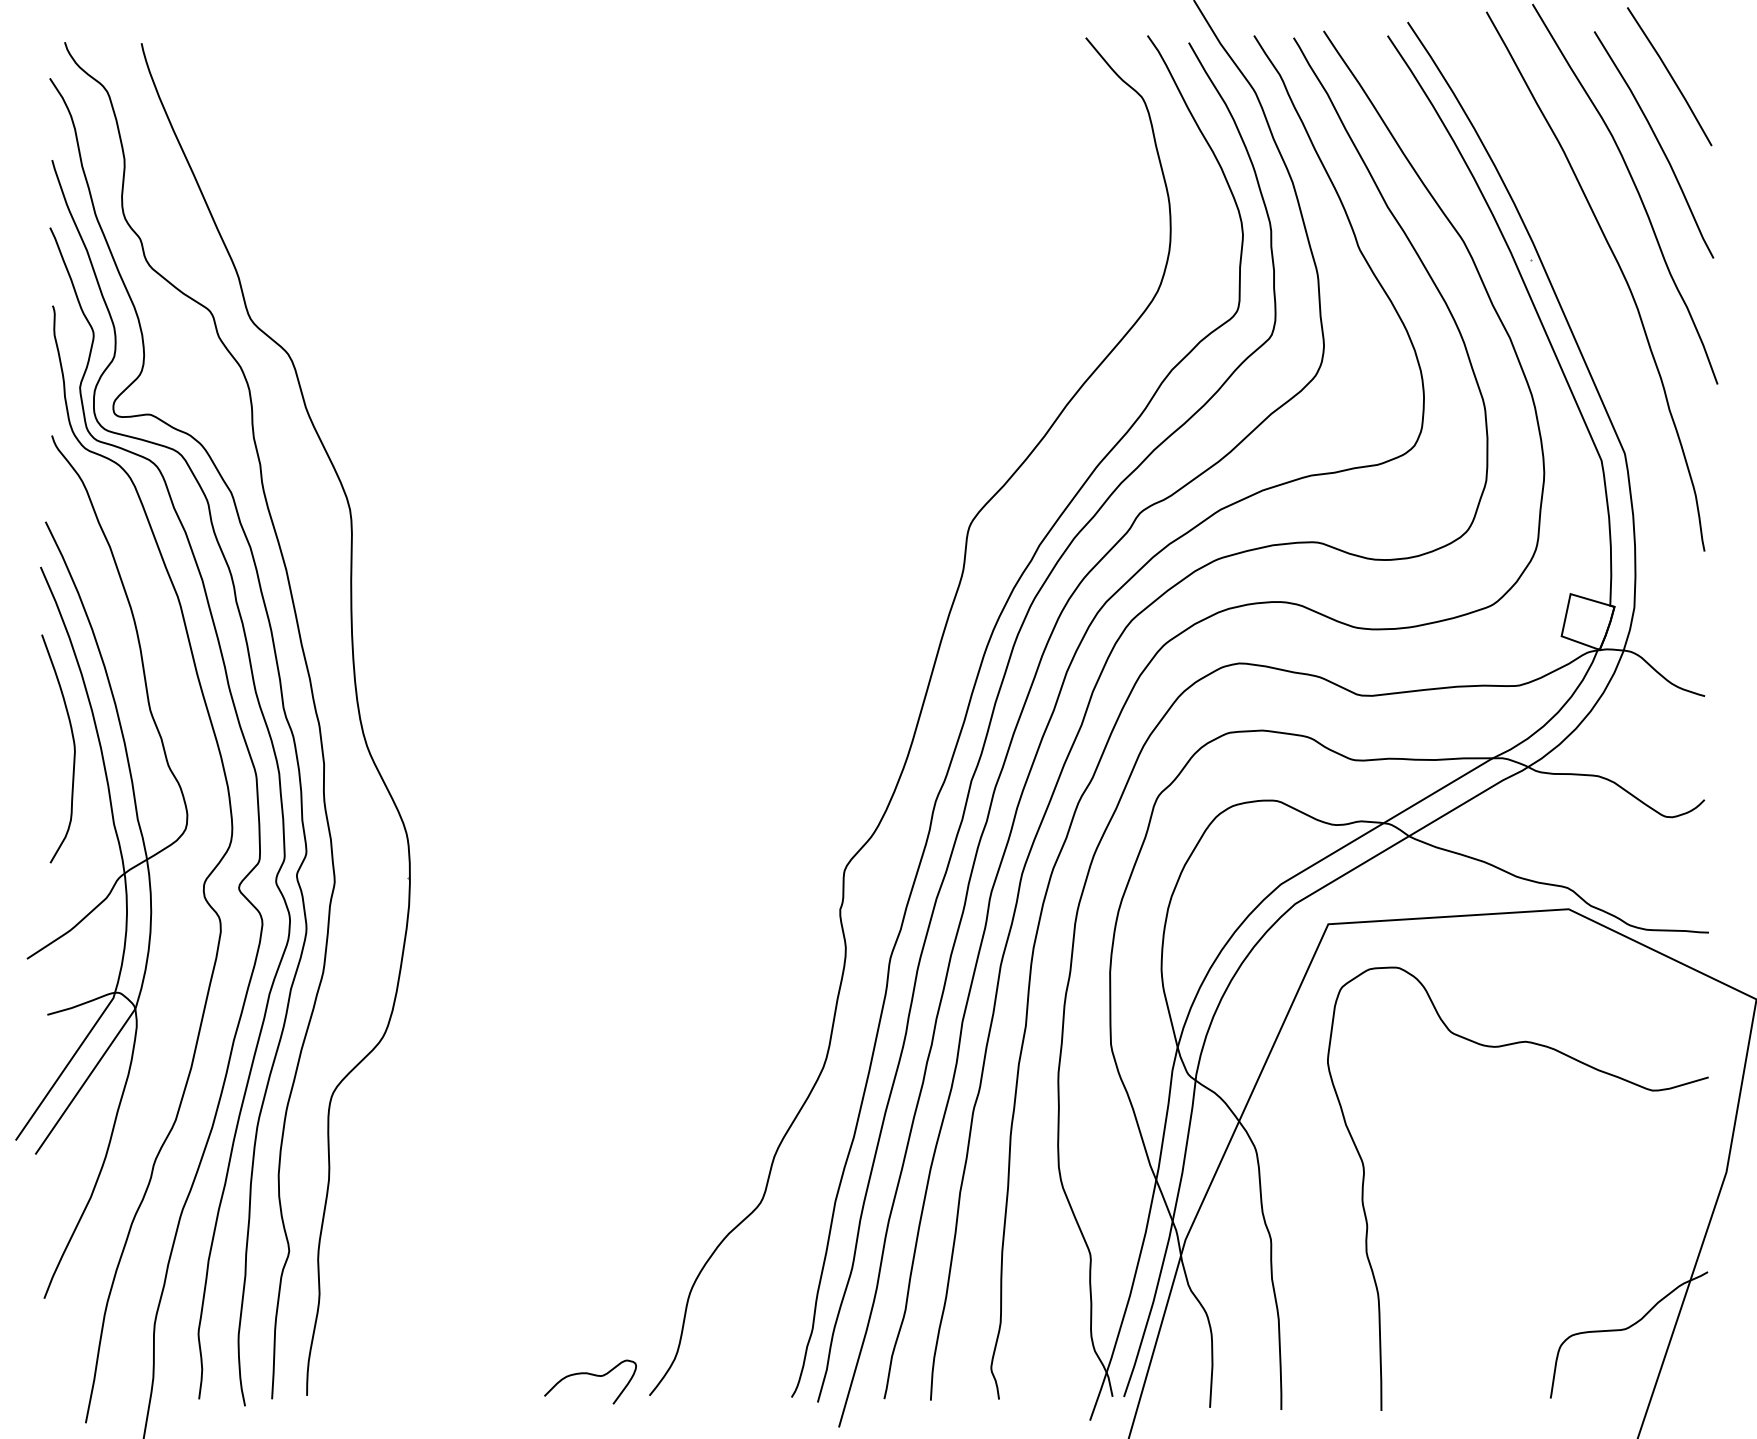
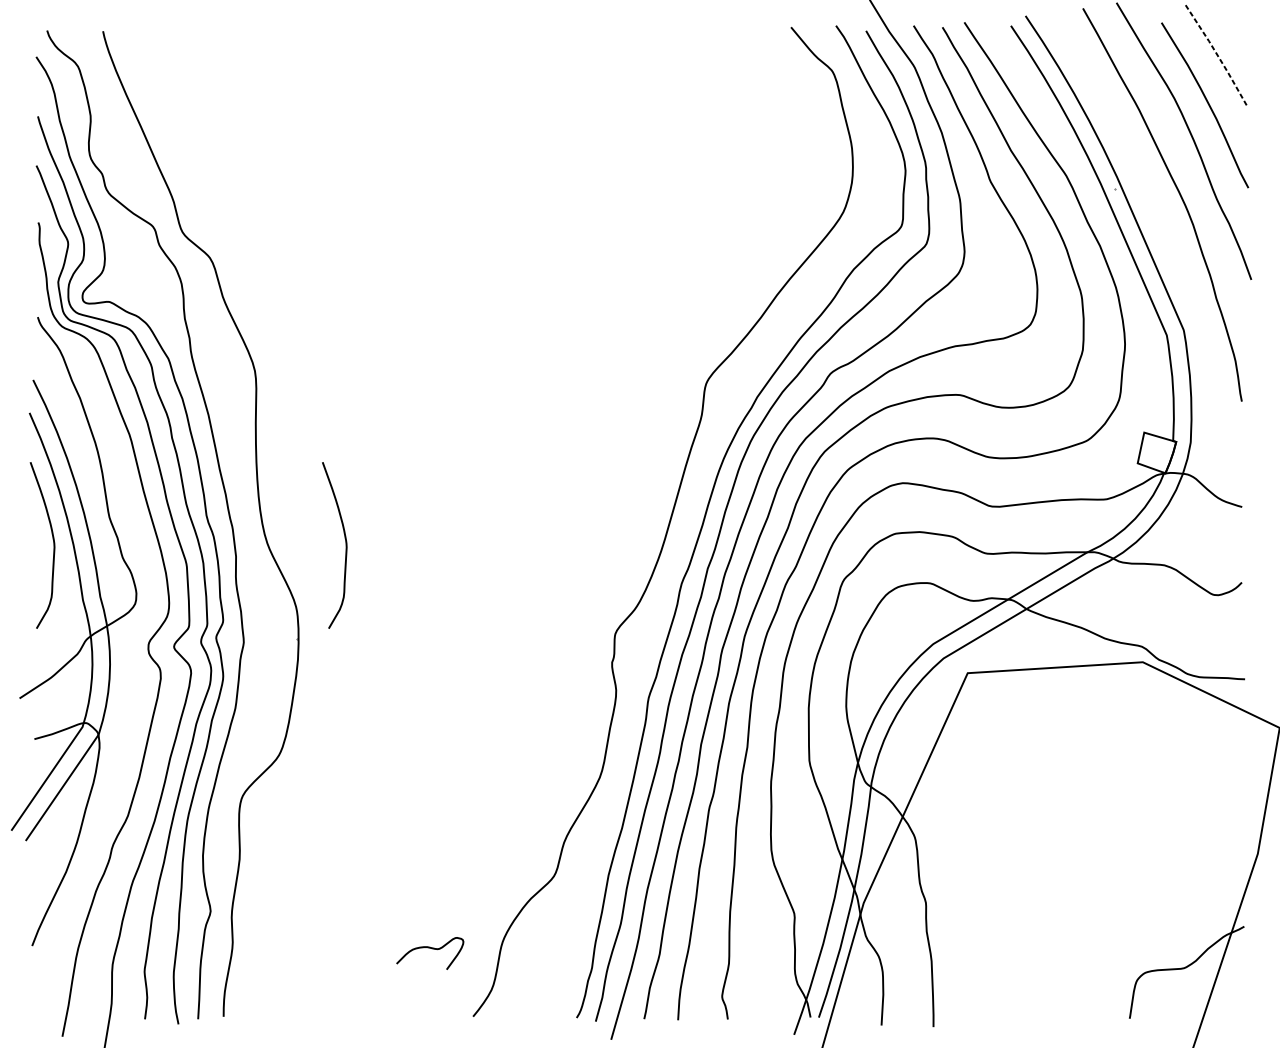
line: (1671, 76) -> (1217, 55), solid -> dashed
curve: (474, 748) -> (345, 545), added
curve: (1576, 1061) -> (1148, 773), removed
curve: (591, 1375) -> (430, 948), moved

